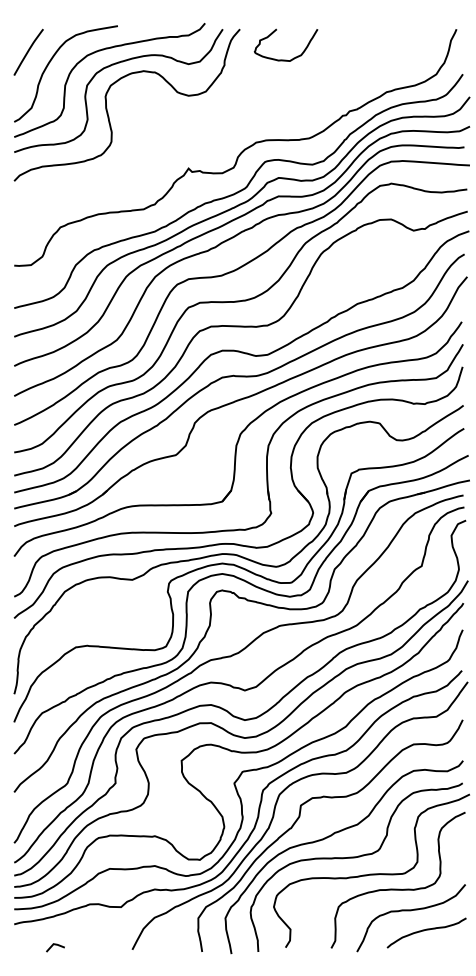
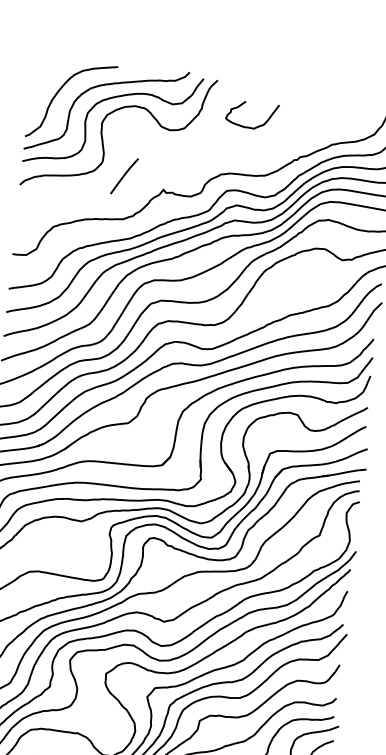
curve: (28, 51) -> (124, 175), moved
curve: (285, 59) -> (250, 127), moved

